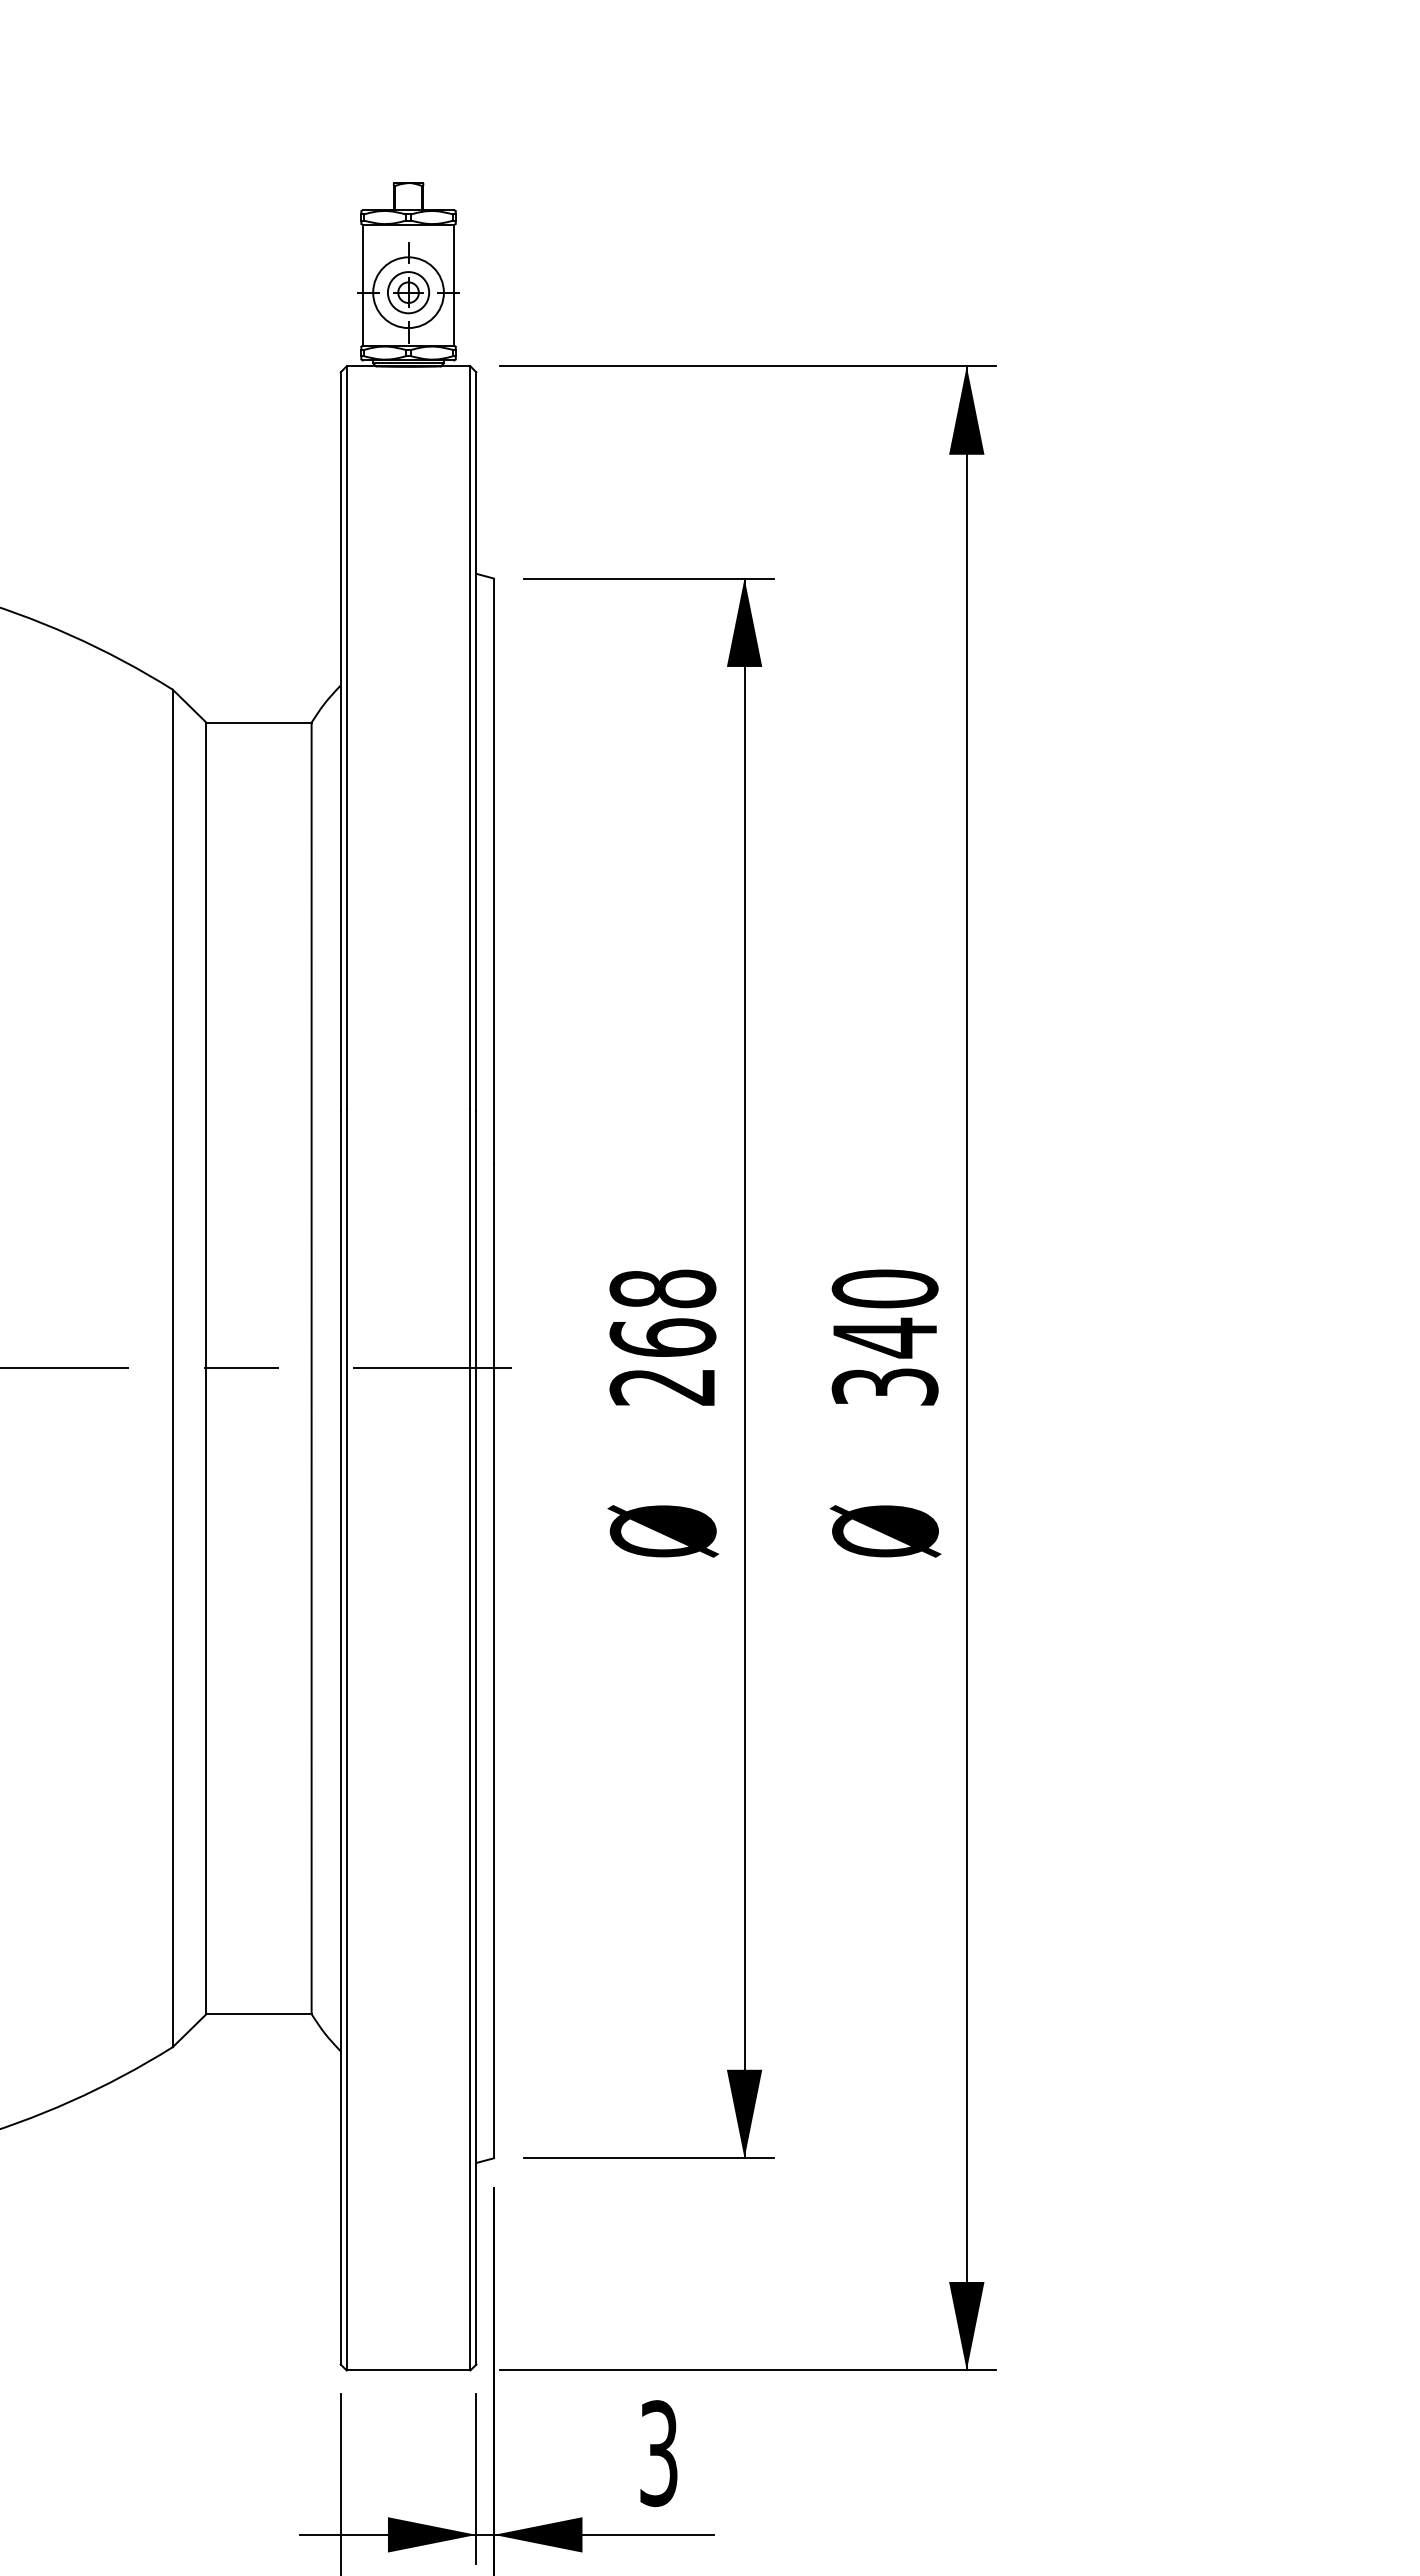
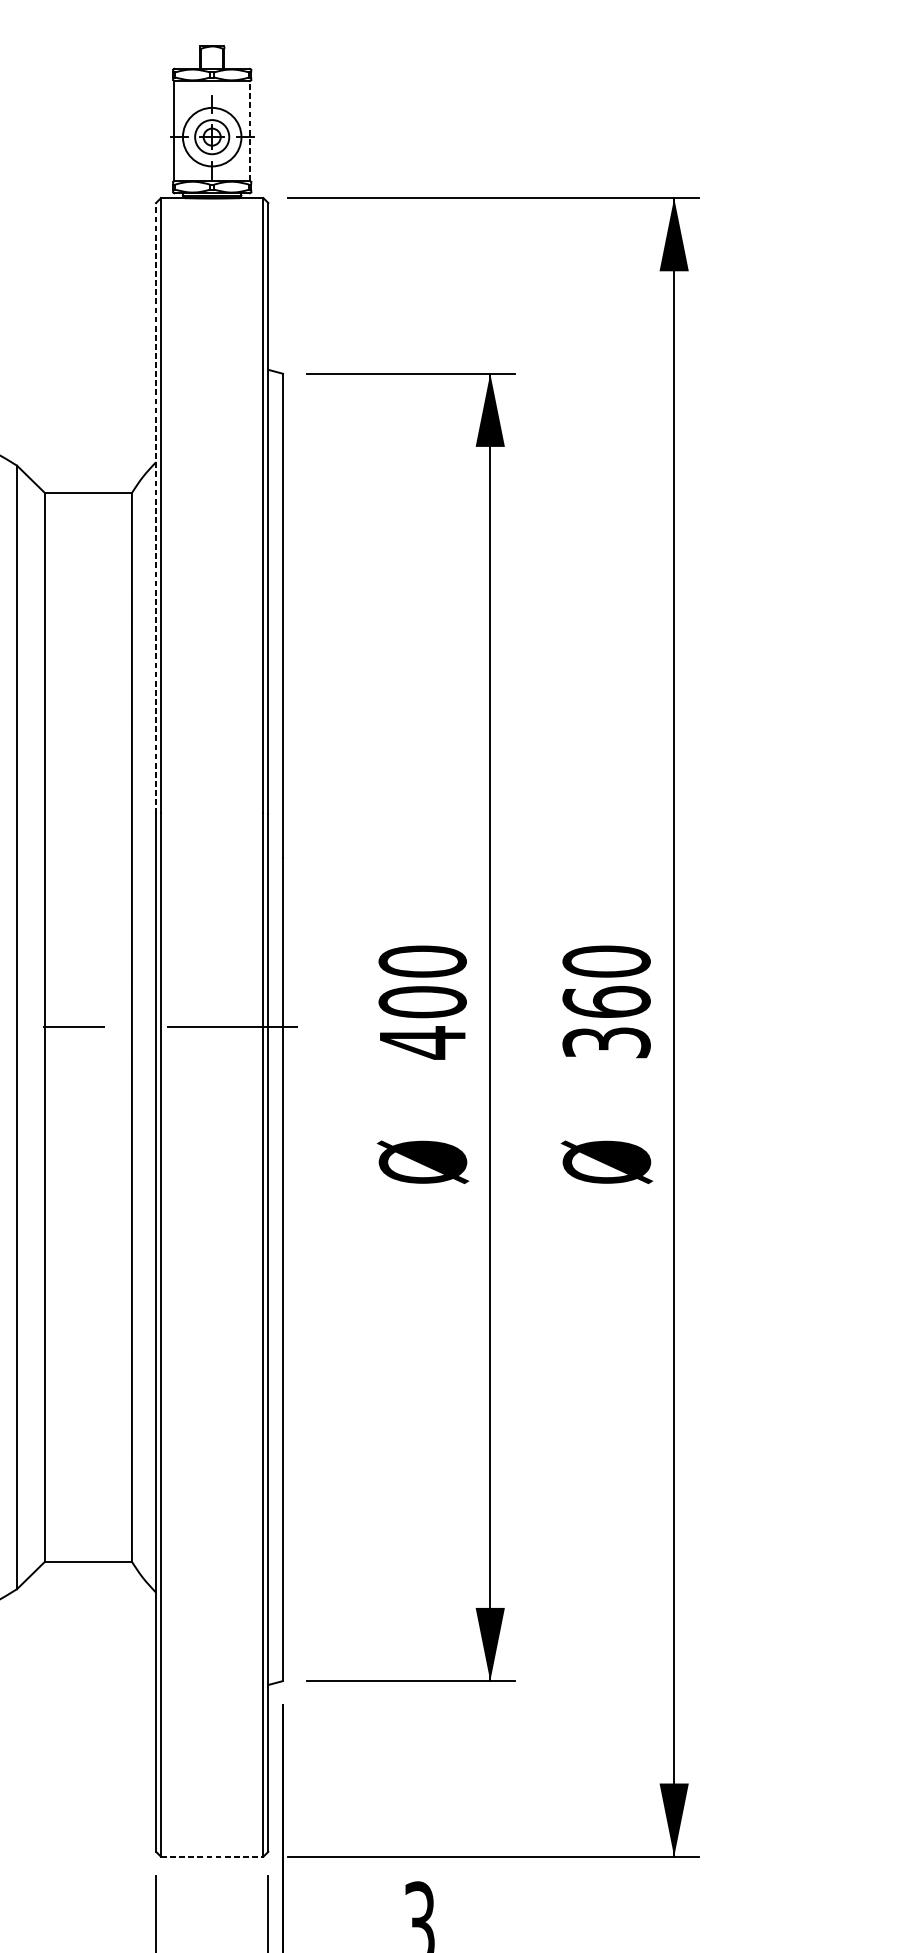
line: (454, 284) -> (250, 130), solid -> dashed
line: (340, 740) -> (155, 507), solid -> dashed
text: (884, 1337) -> (606, 1001), 340 -> 360
text: (662, 1338) -> (422, 1002), 268 -> 400
line: (408, 2370) -> (212, 1856), solid -> dashed

